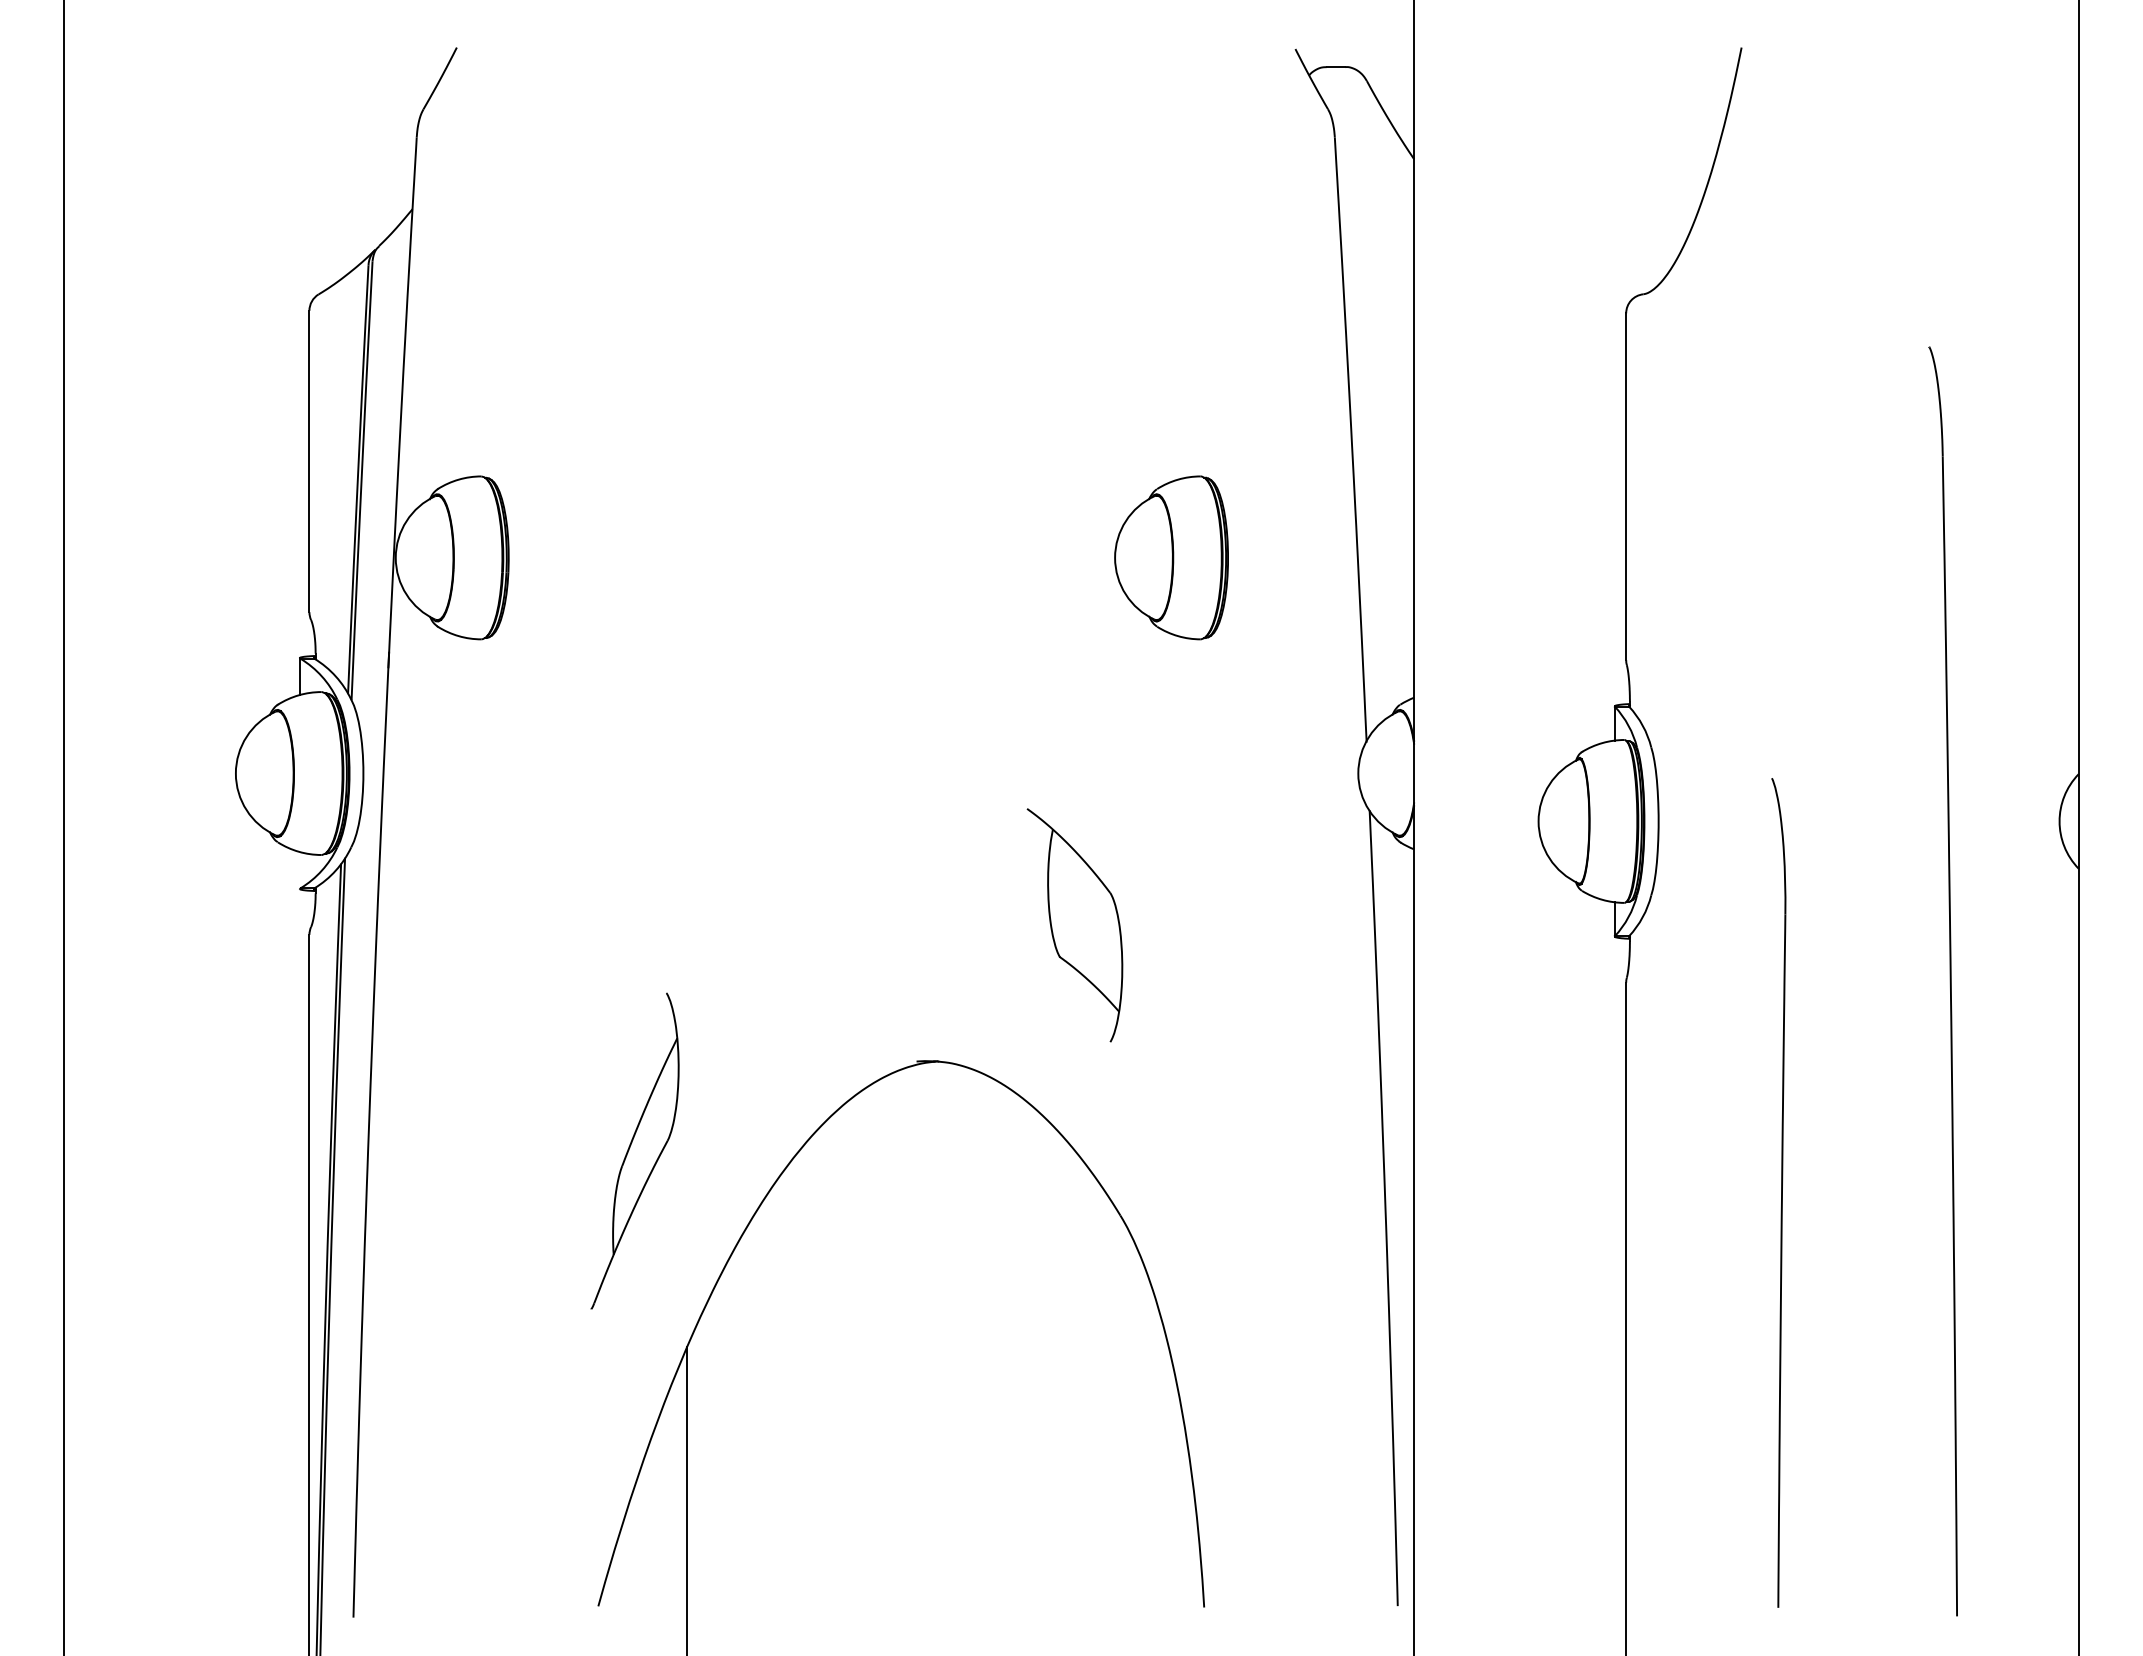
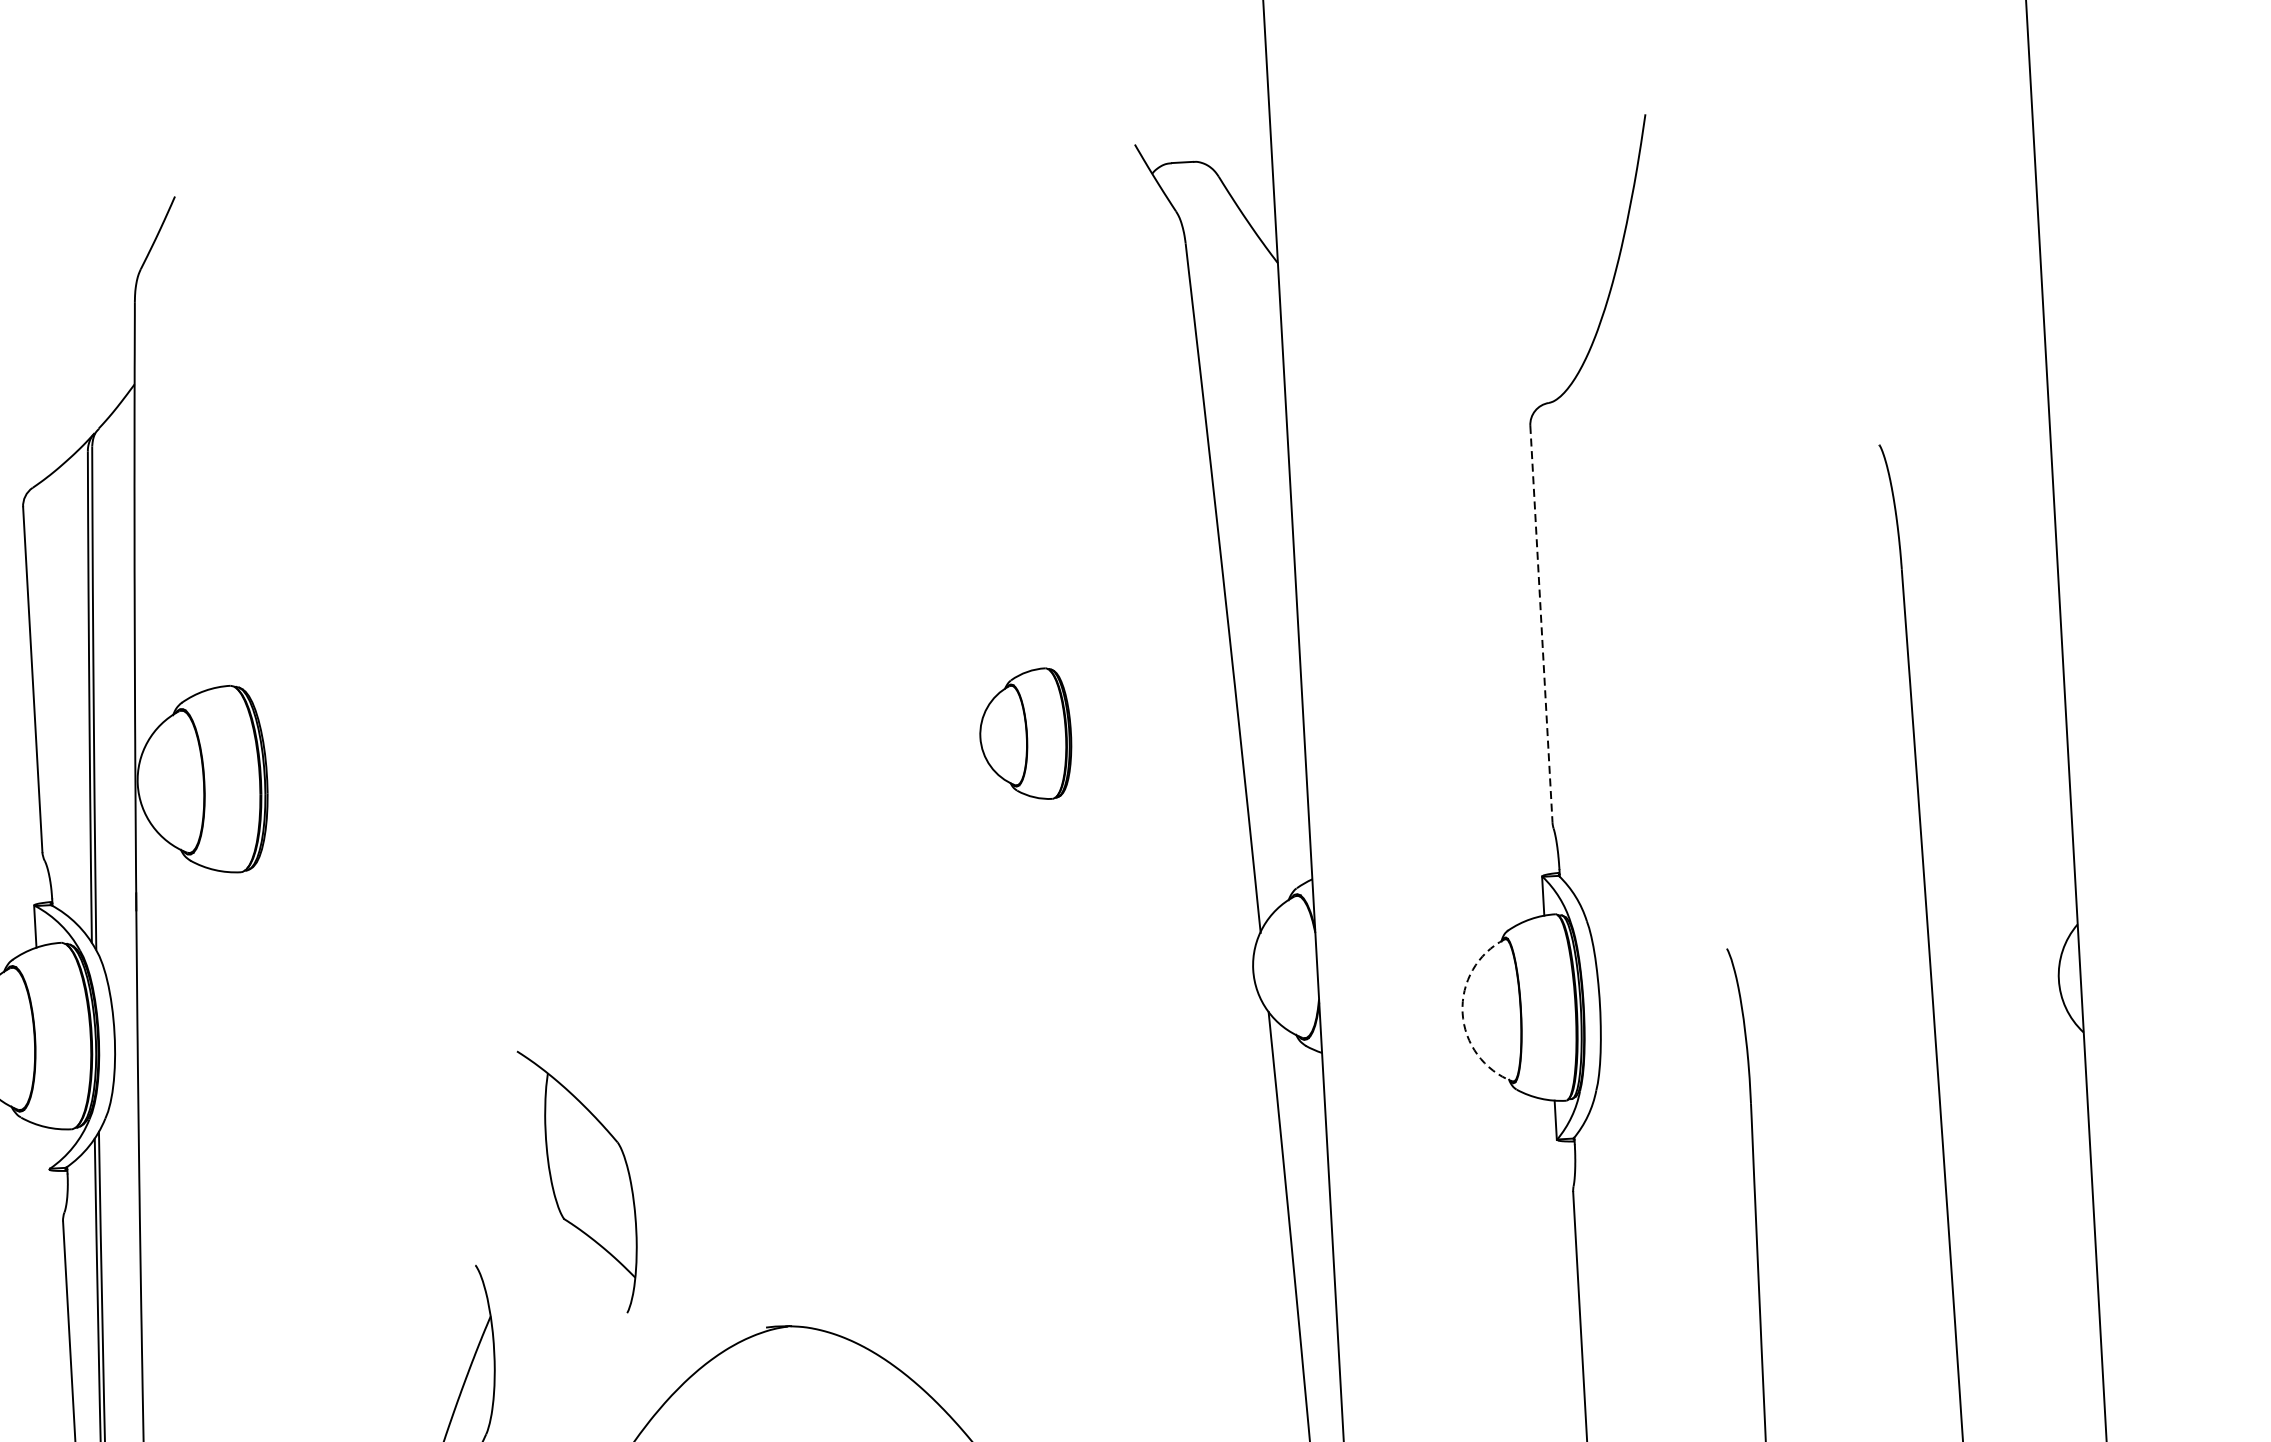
line: (1626, 487) -> (1541, 625), solid -> dashed
part: (1171, 557) -> (1025, 734), size x0.7
arc: (1538, 821) -> (1462, 1013), solid -> dashed
part: (1074, 925) -> (578, 1181), moved

